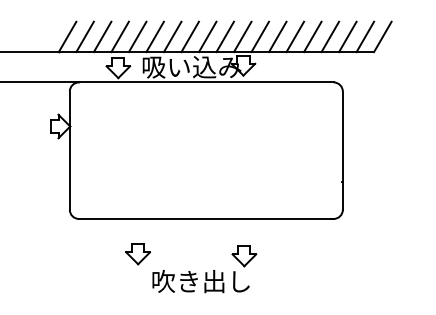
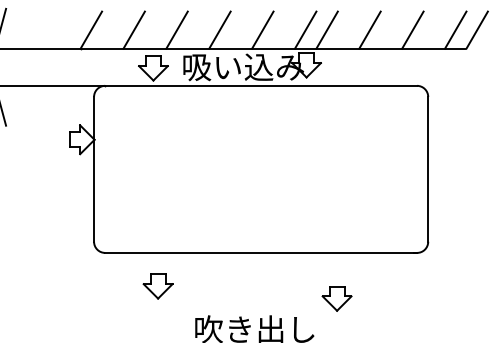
line: (84, 36) -> (112, 29), removed
line: (119, 36) -> (154, 29), removed
line: (154, 36) -> (197, 29), removed
line: (189, 36) -> (240, 29), removed
line: (224, 36) -> (283, 29), removed
line: (277, 36) -> (348, 29), removed
line: (312, 36) -> (391, 29), removed
line: (347, 36) -> (433, 29), removed
part: (137, 254) -> (157, 286), moved
part: (244, 256) -> (337, 298), moved

